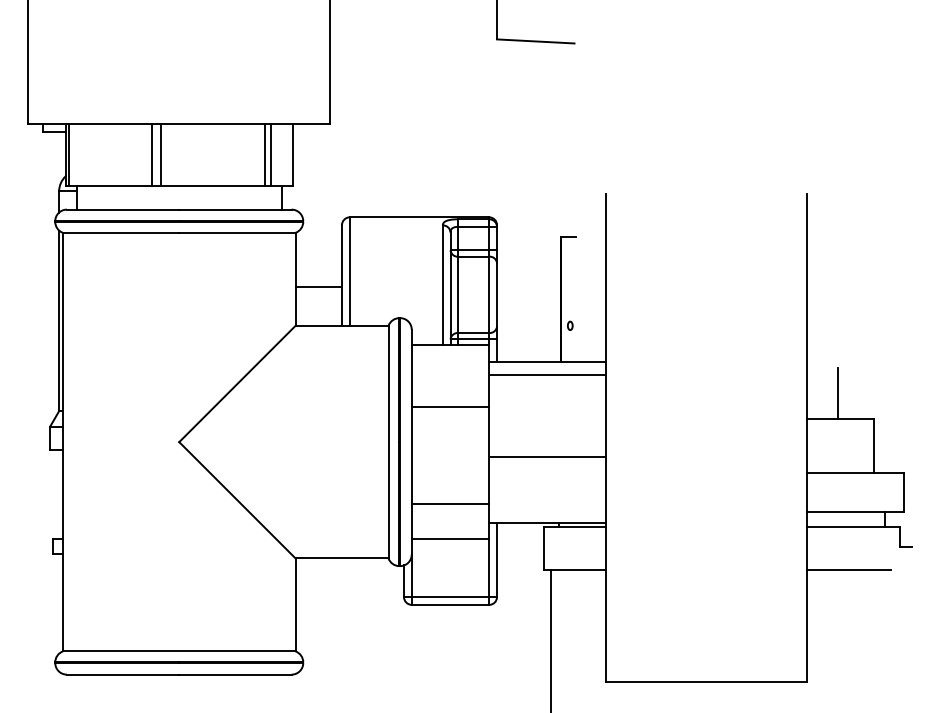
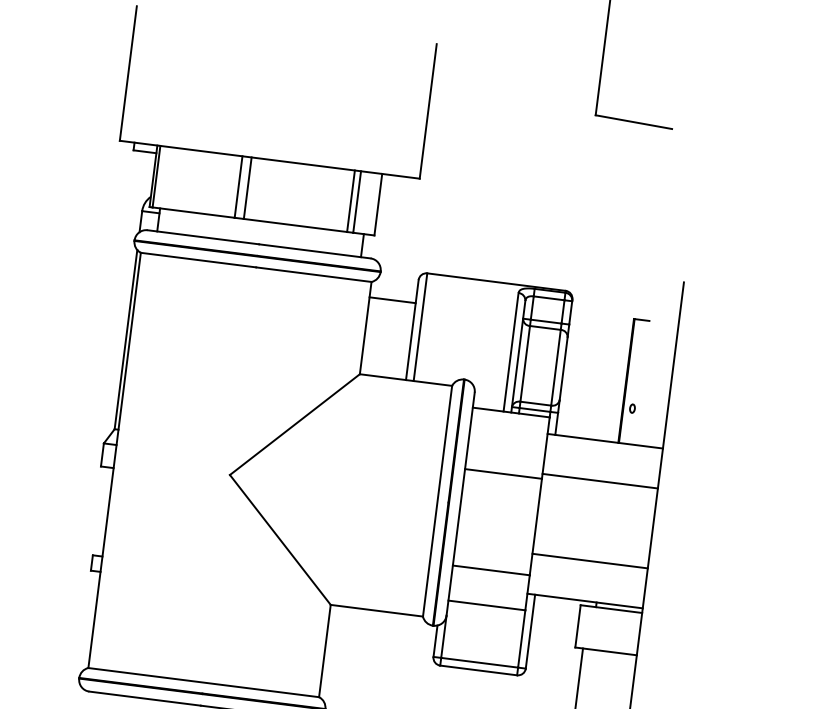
line: (318, 287) -> (392, 300), moved
line: (547, 374) -> (600, 480), moved
line: (547, 457) -> (590, 561), moved

